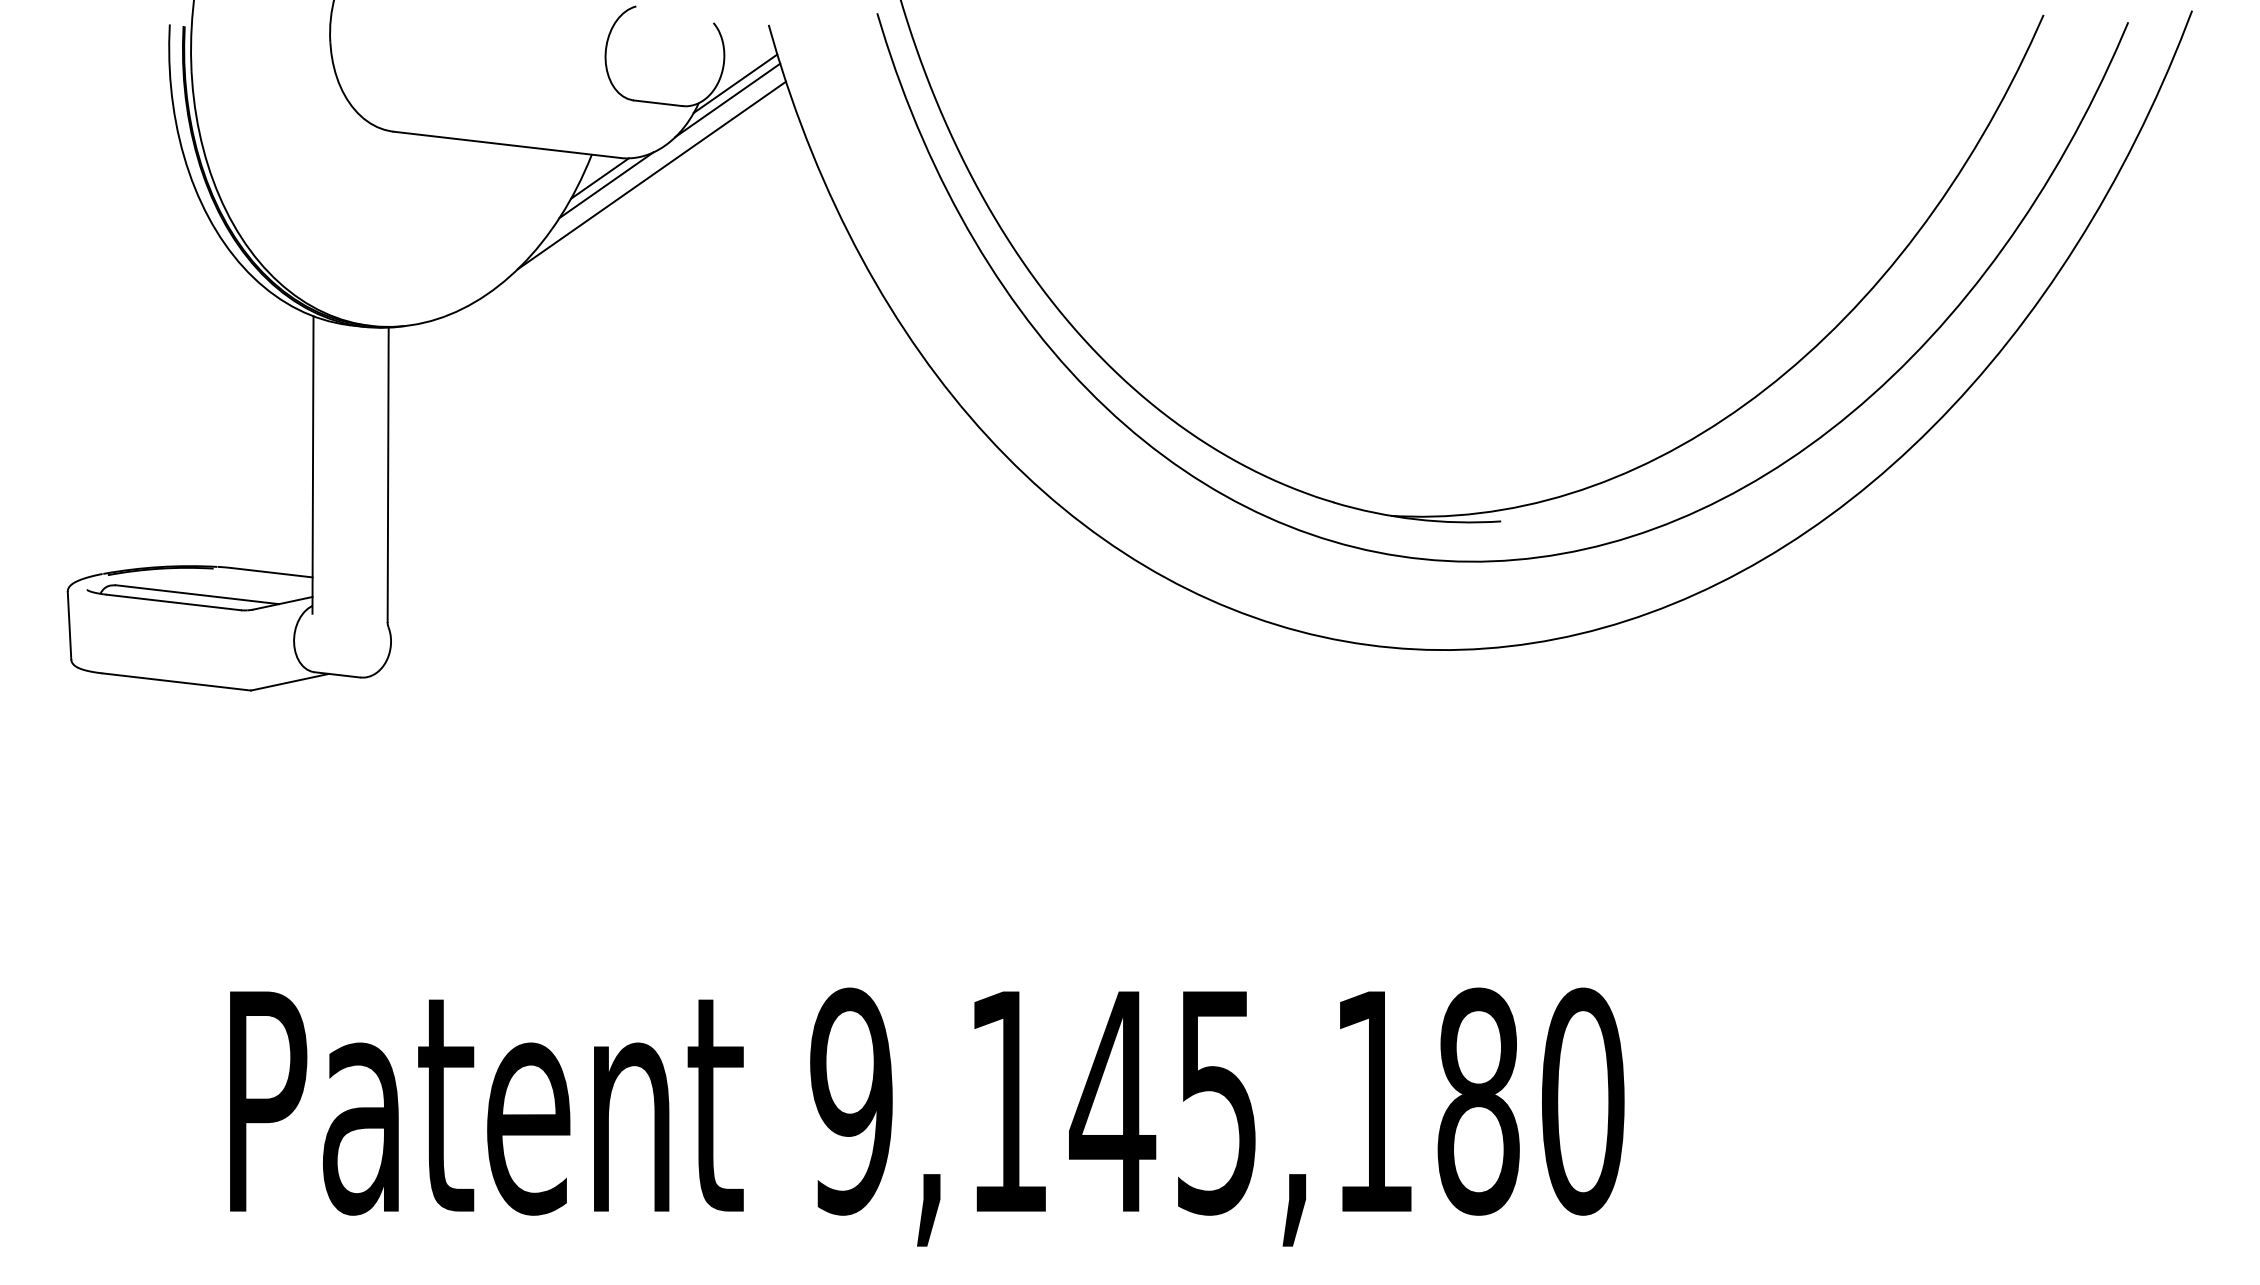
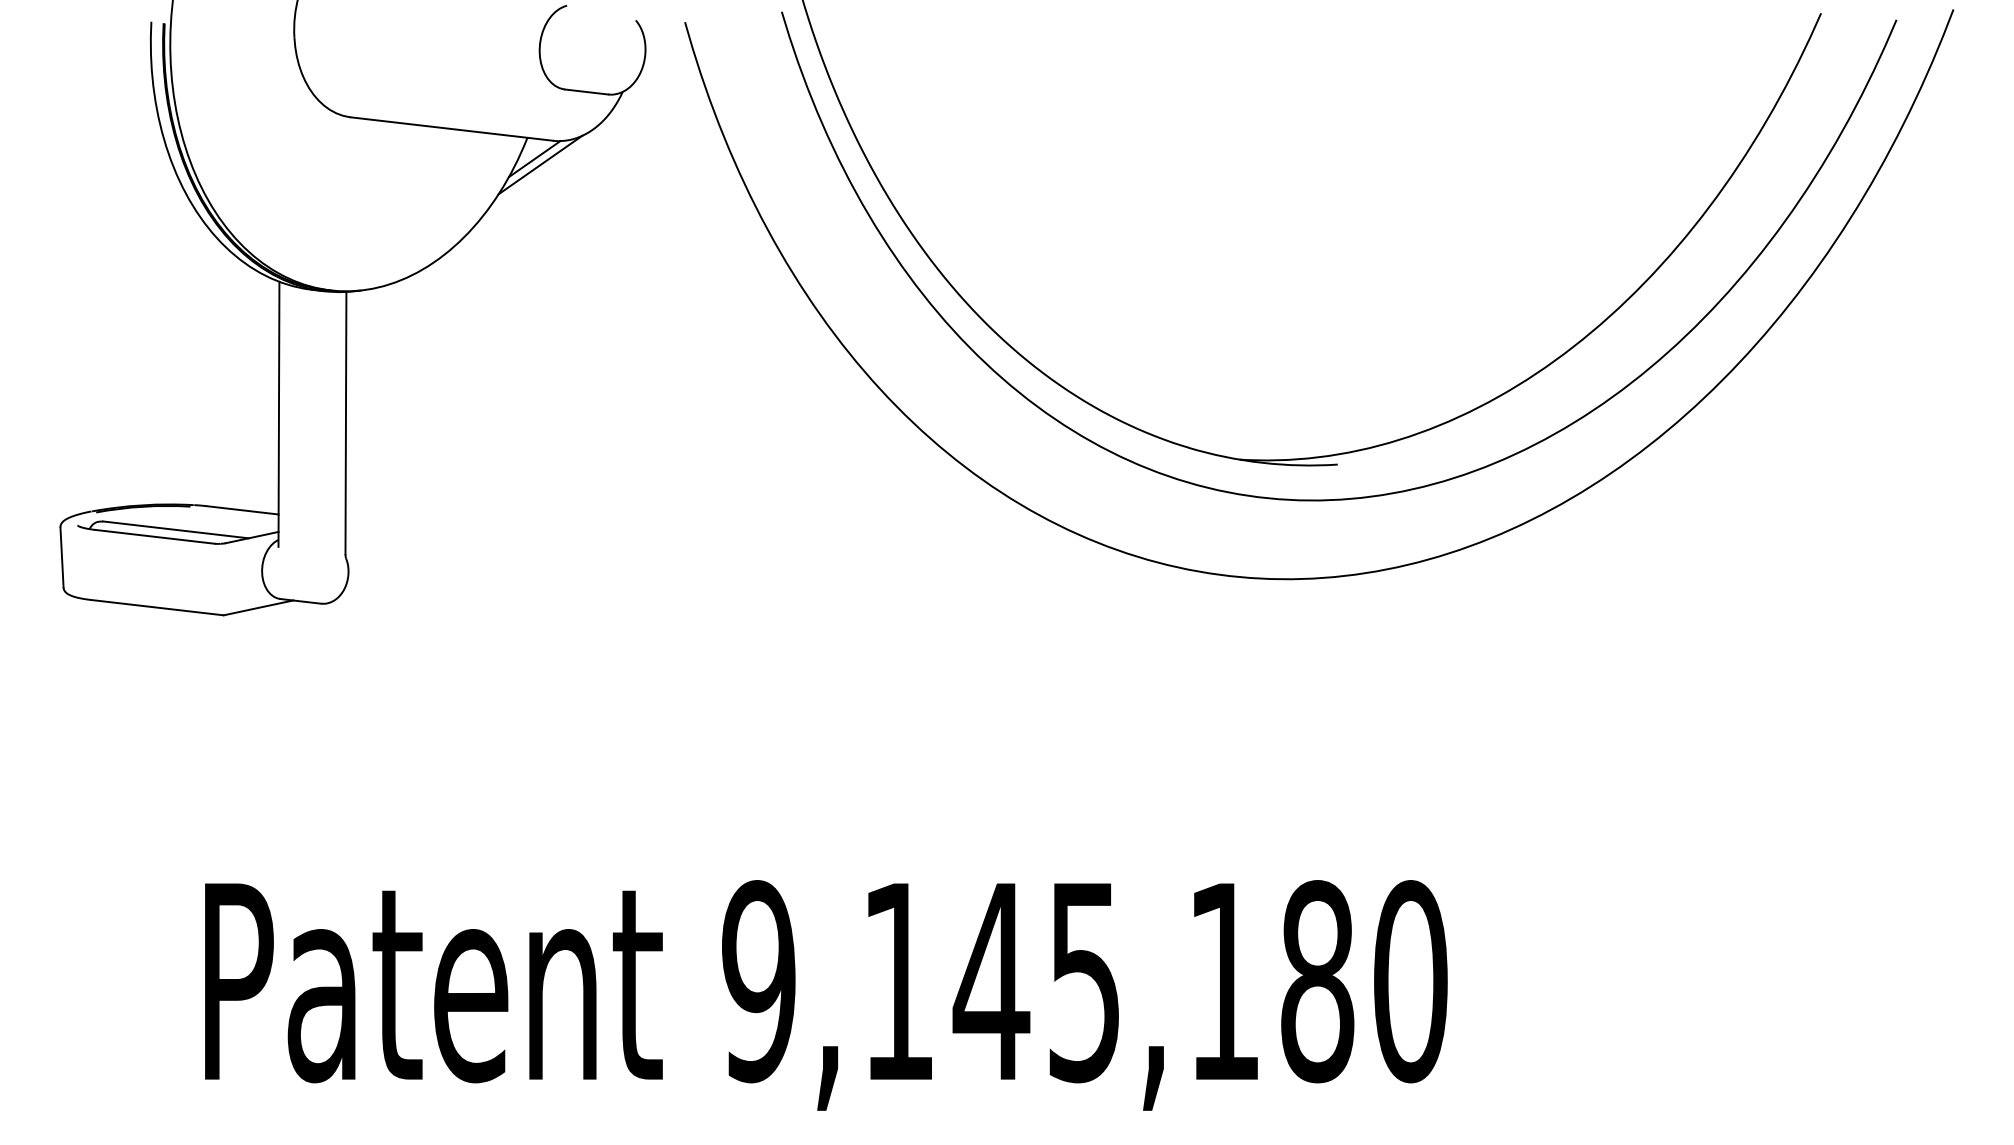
line: (735, 83) -> (655, 74), removed
line: (727, 100) -> (648, 89), removed
line: (651, 175) -> (580, 156), removed

